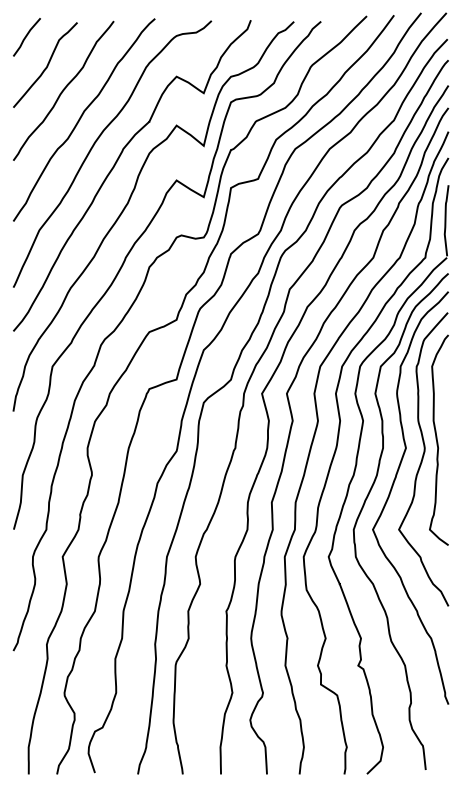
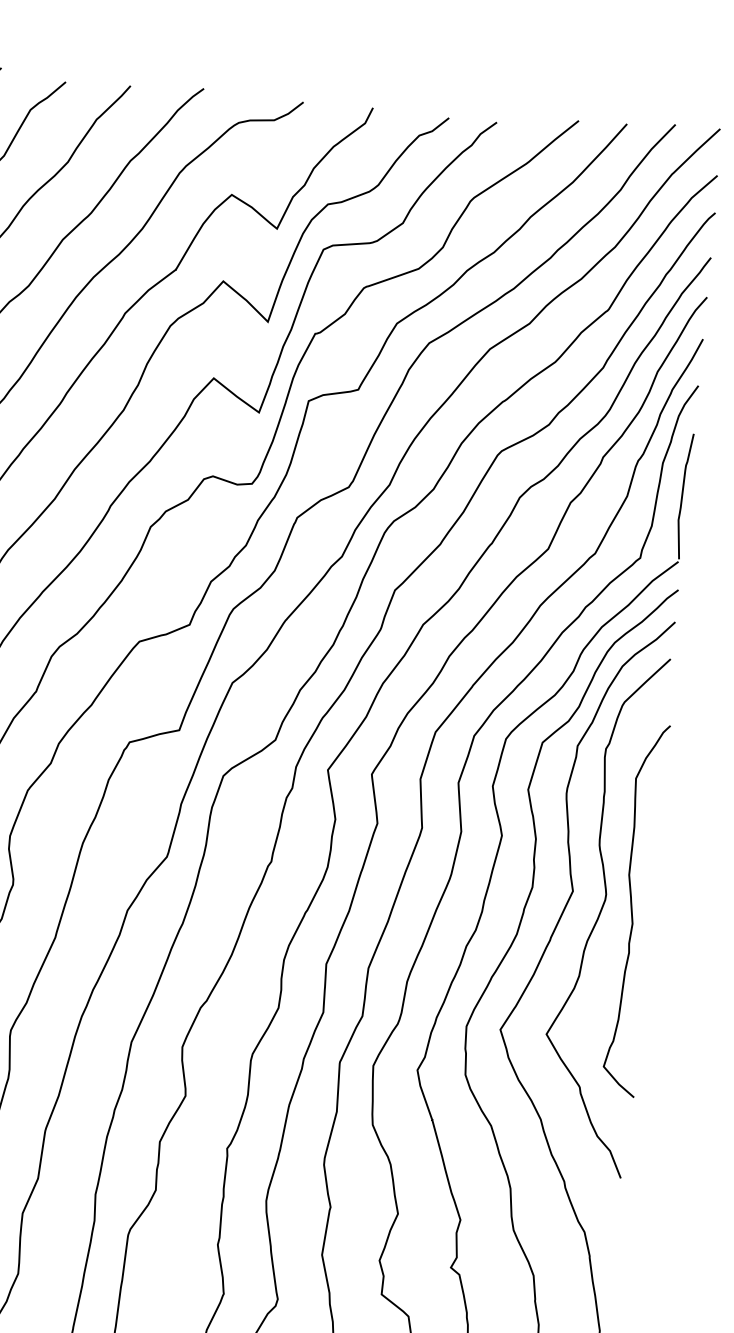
curve: (437, 439) -> (632, 908), moved

